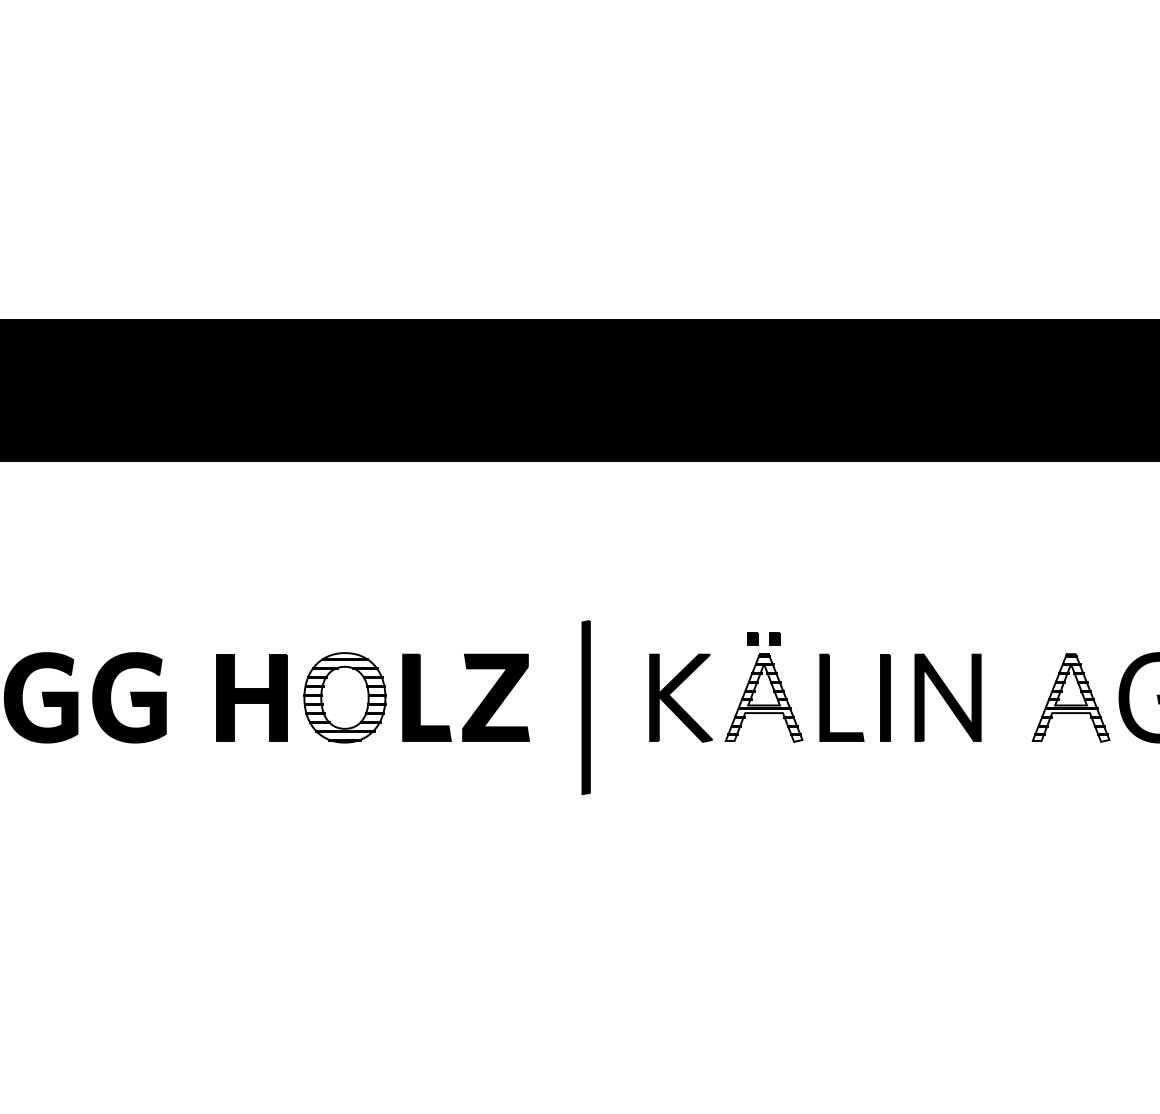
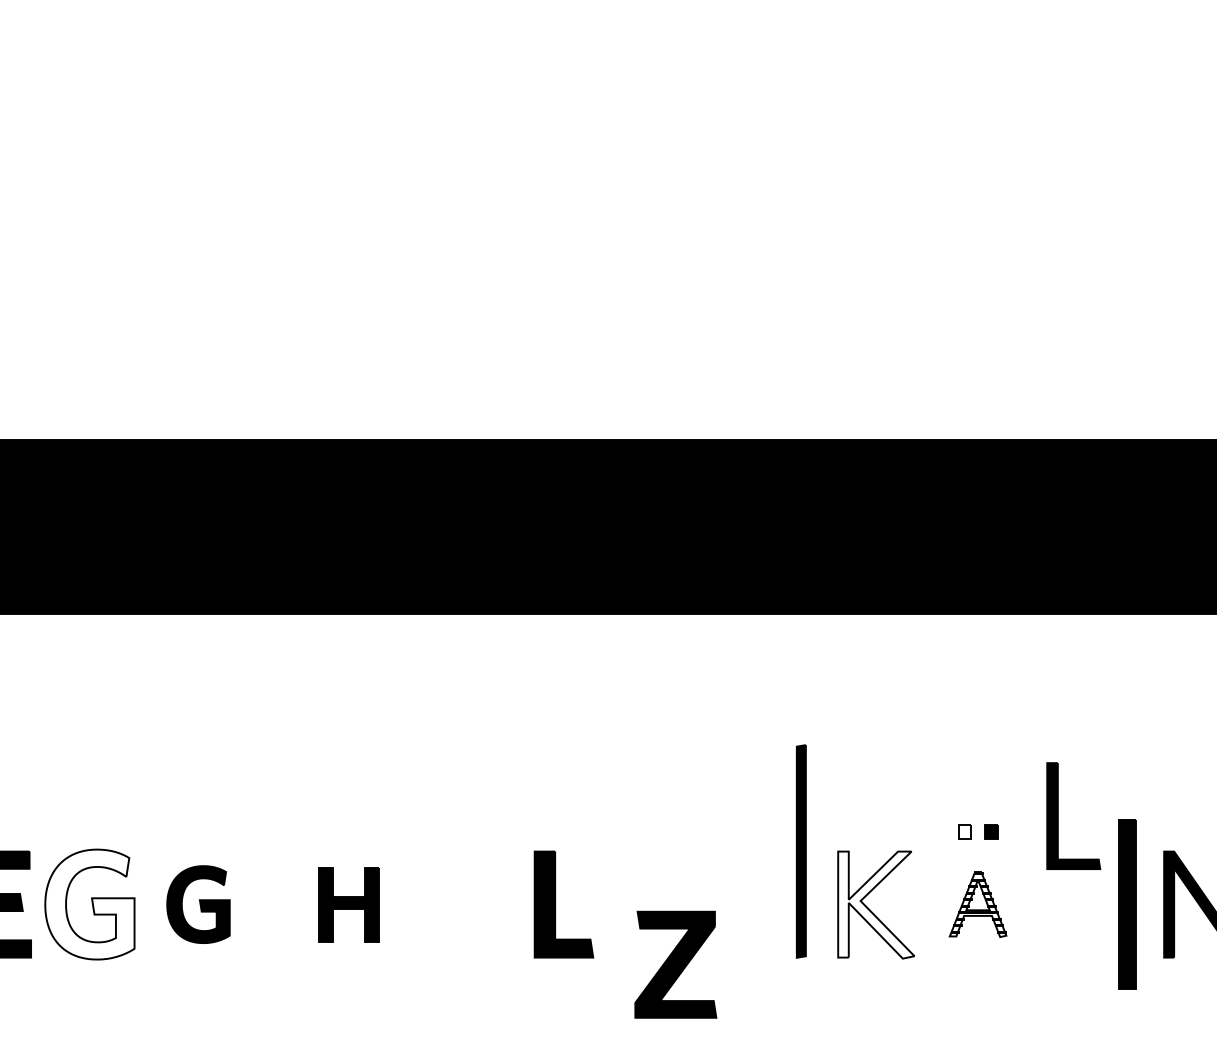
fill: (753, 638) -> (965, 831), removed
fill: (40, 697) -> (89, 904), removed
part: (129, 697) -> (198, 904), size x0.7
part: (251, 697) -> (348, 904), size x0.7
part: (344, 697) -> (462, 904), removed
part: (495, 697) -> (675, 964), moved
fill: (681, 697) -> (876, 904), removed
part: (763, 697) -> (977, 904), size x0.6
part: (829, 697) -> (1058, 815), moved
part: (885, 697) -> (1127, 904), size x1.6
part: (585, 707) -> (800, 851), moved

